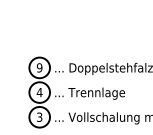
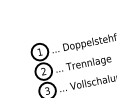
text: (39, 67) -> (39, 51), 9 -> 1
text: (39, 92) -> (43, 71), 4 -> 2

